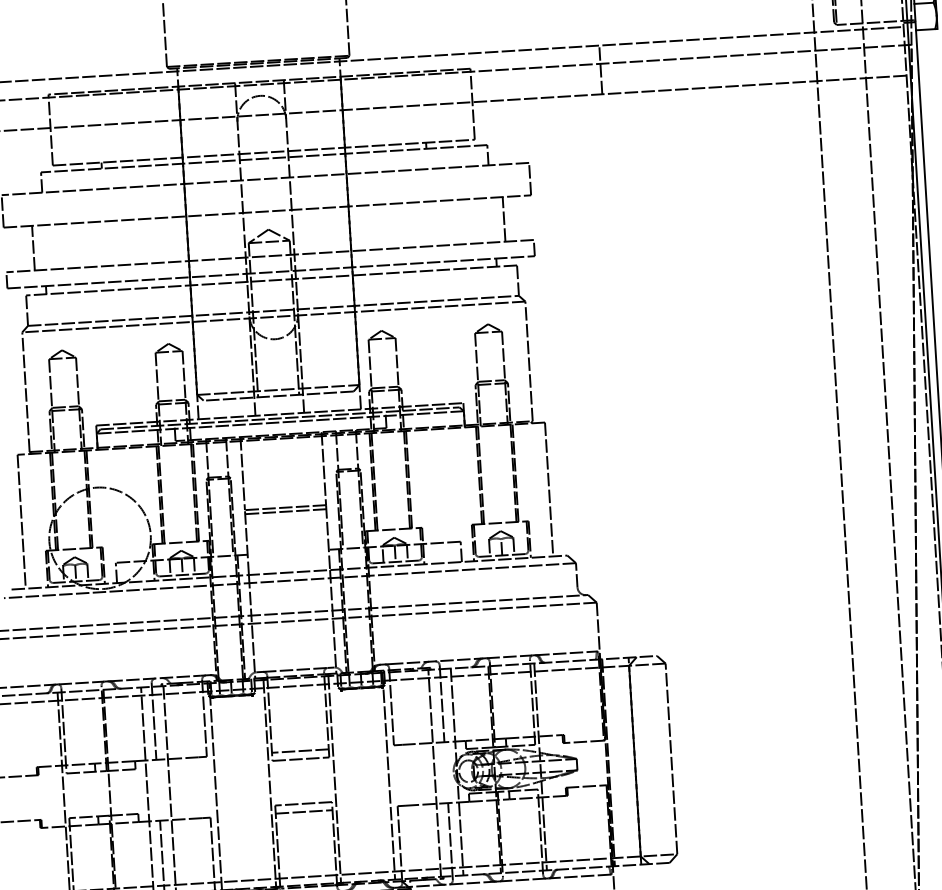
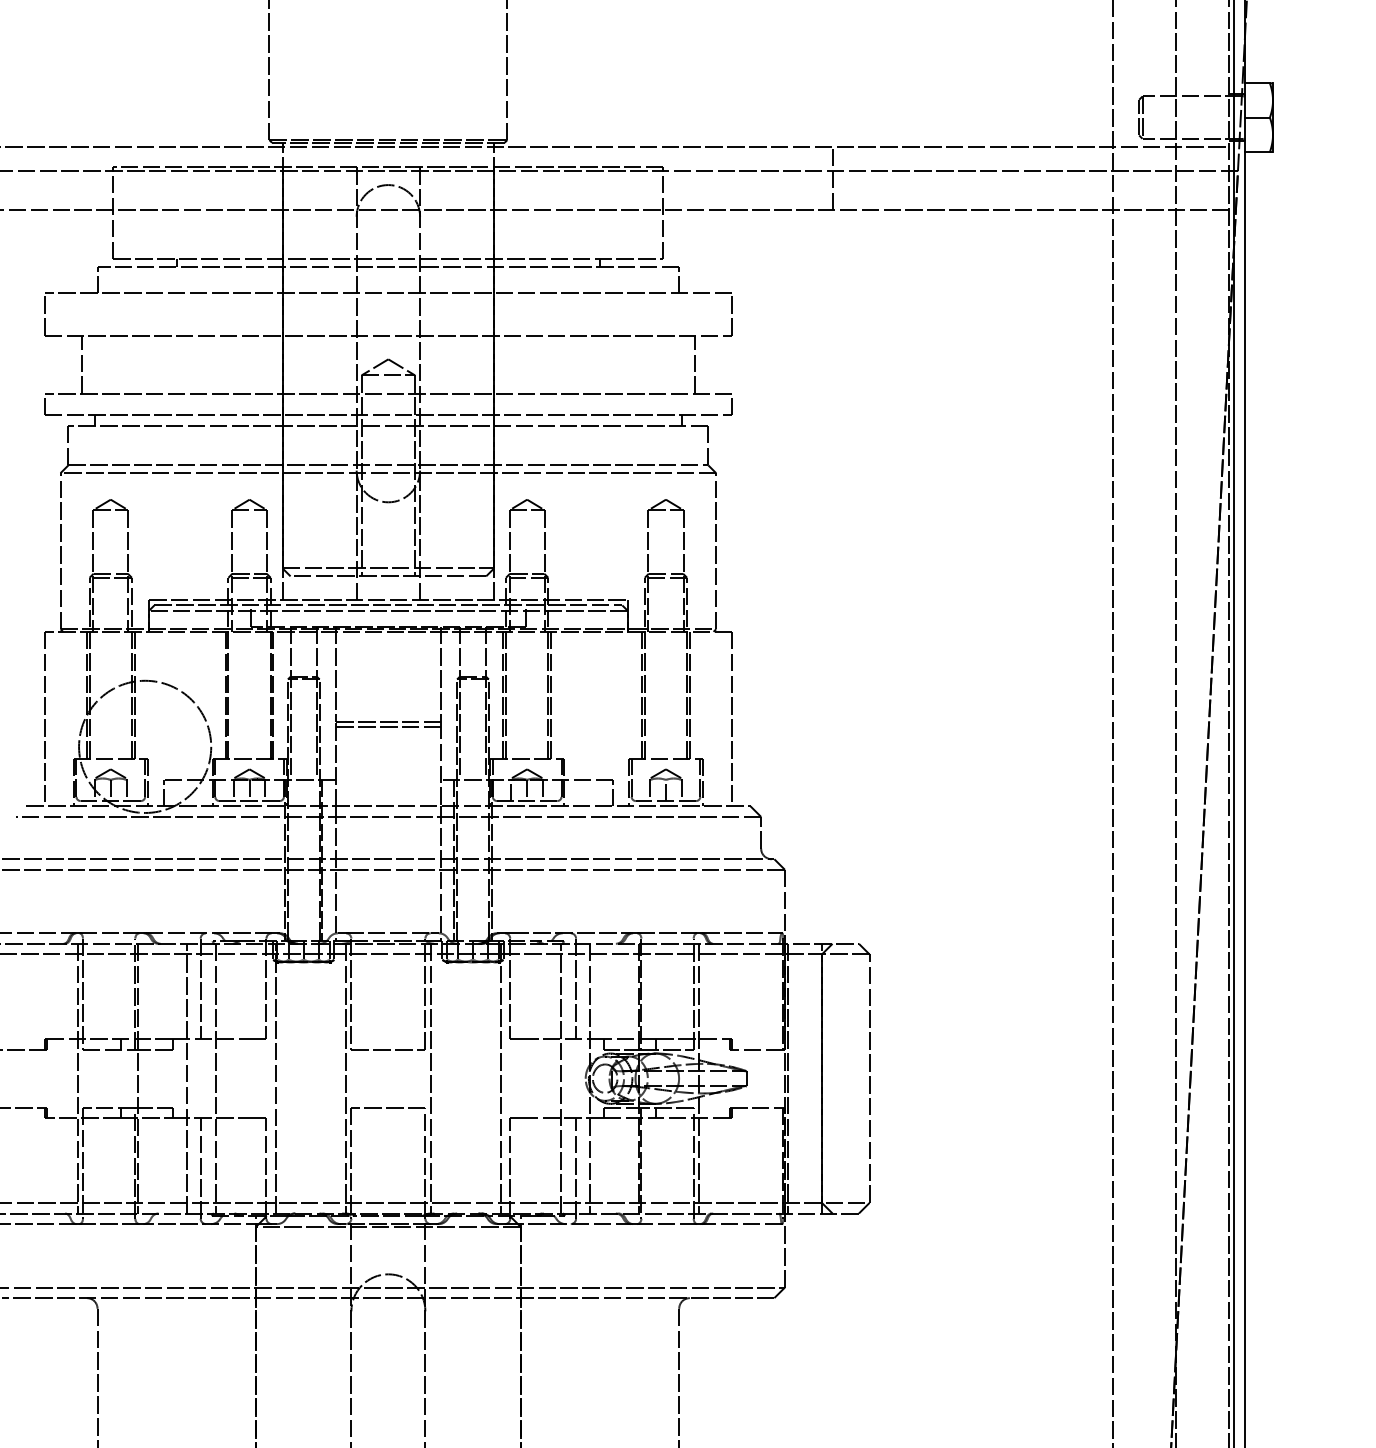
line: (300, 751) -> (388, 1039), removed
line: (304, 812) -> (388, 1118), removed

